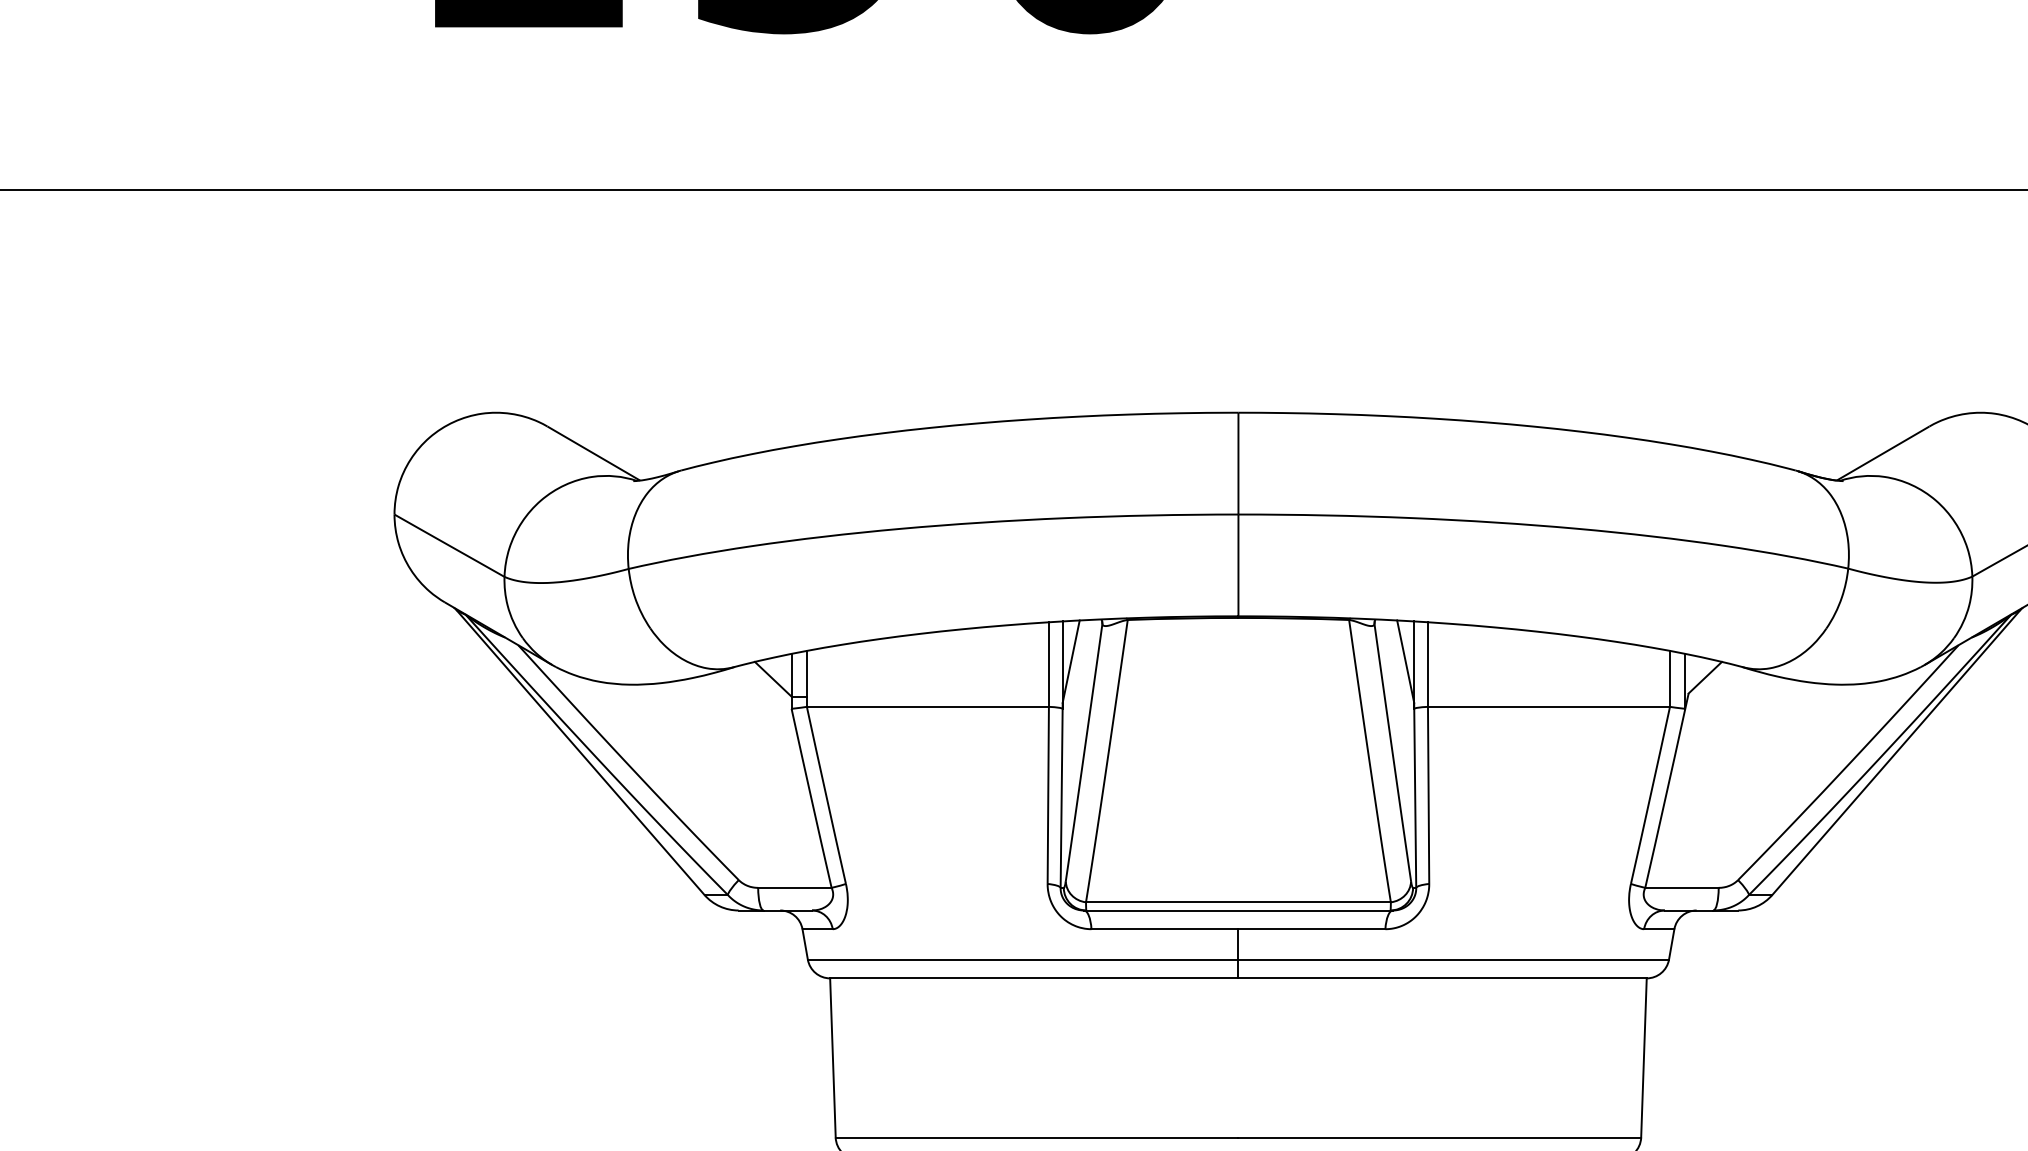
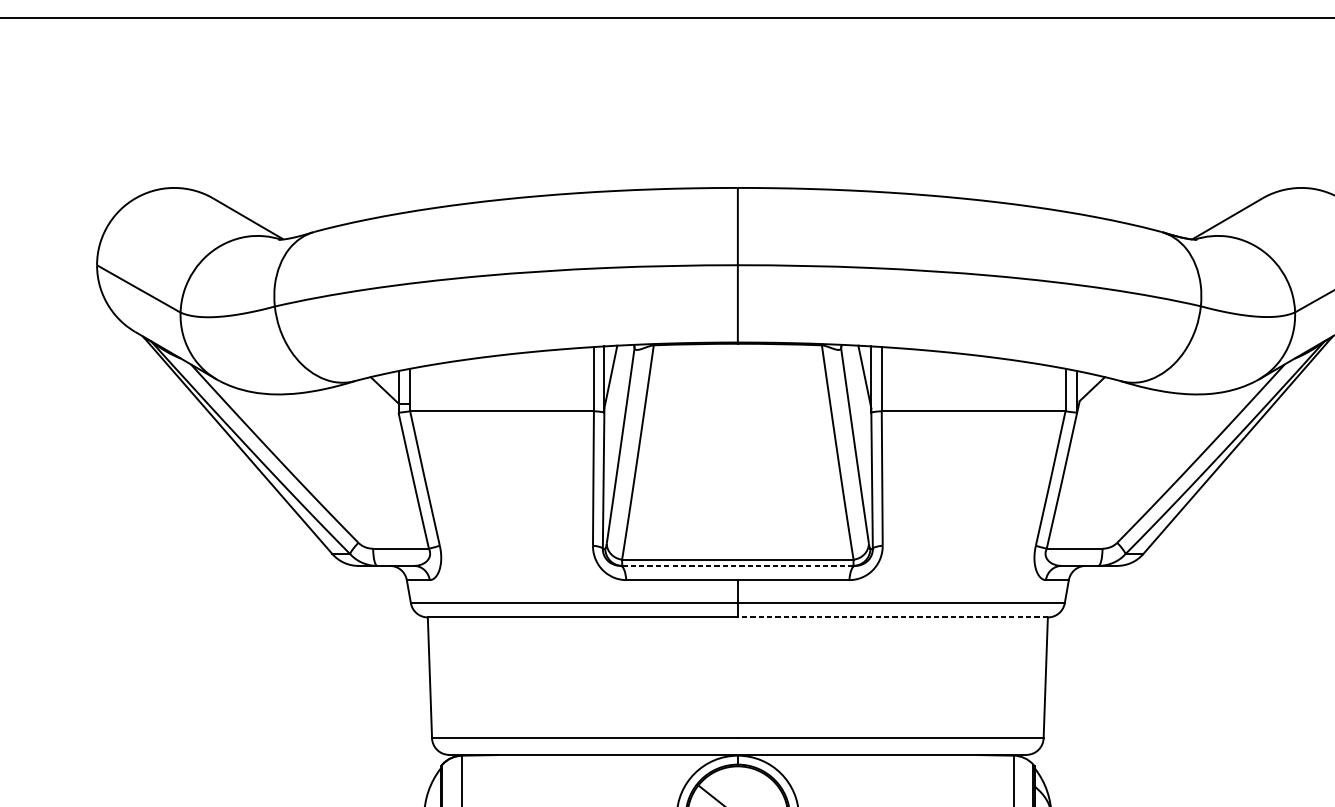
line: (1238, 910) -> (737, 565), solid -> dashed
line: (1442, 978) -> (892, 617), solid -> dashed

